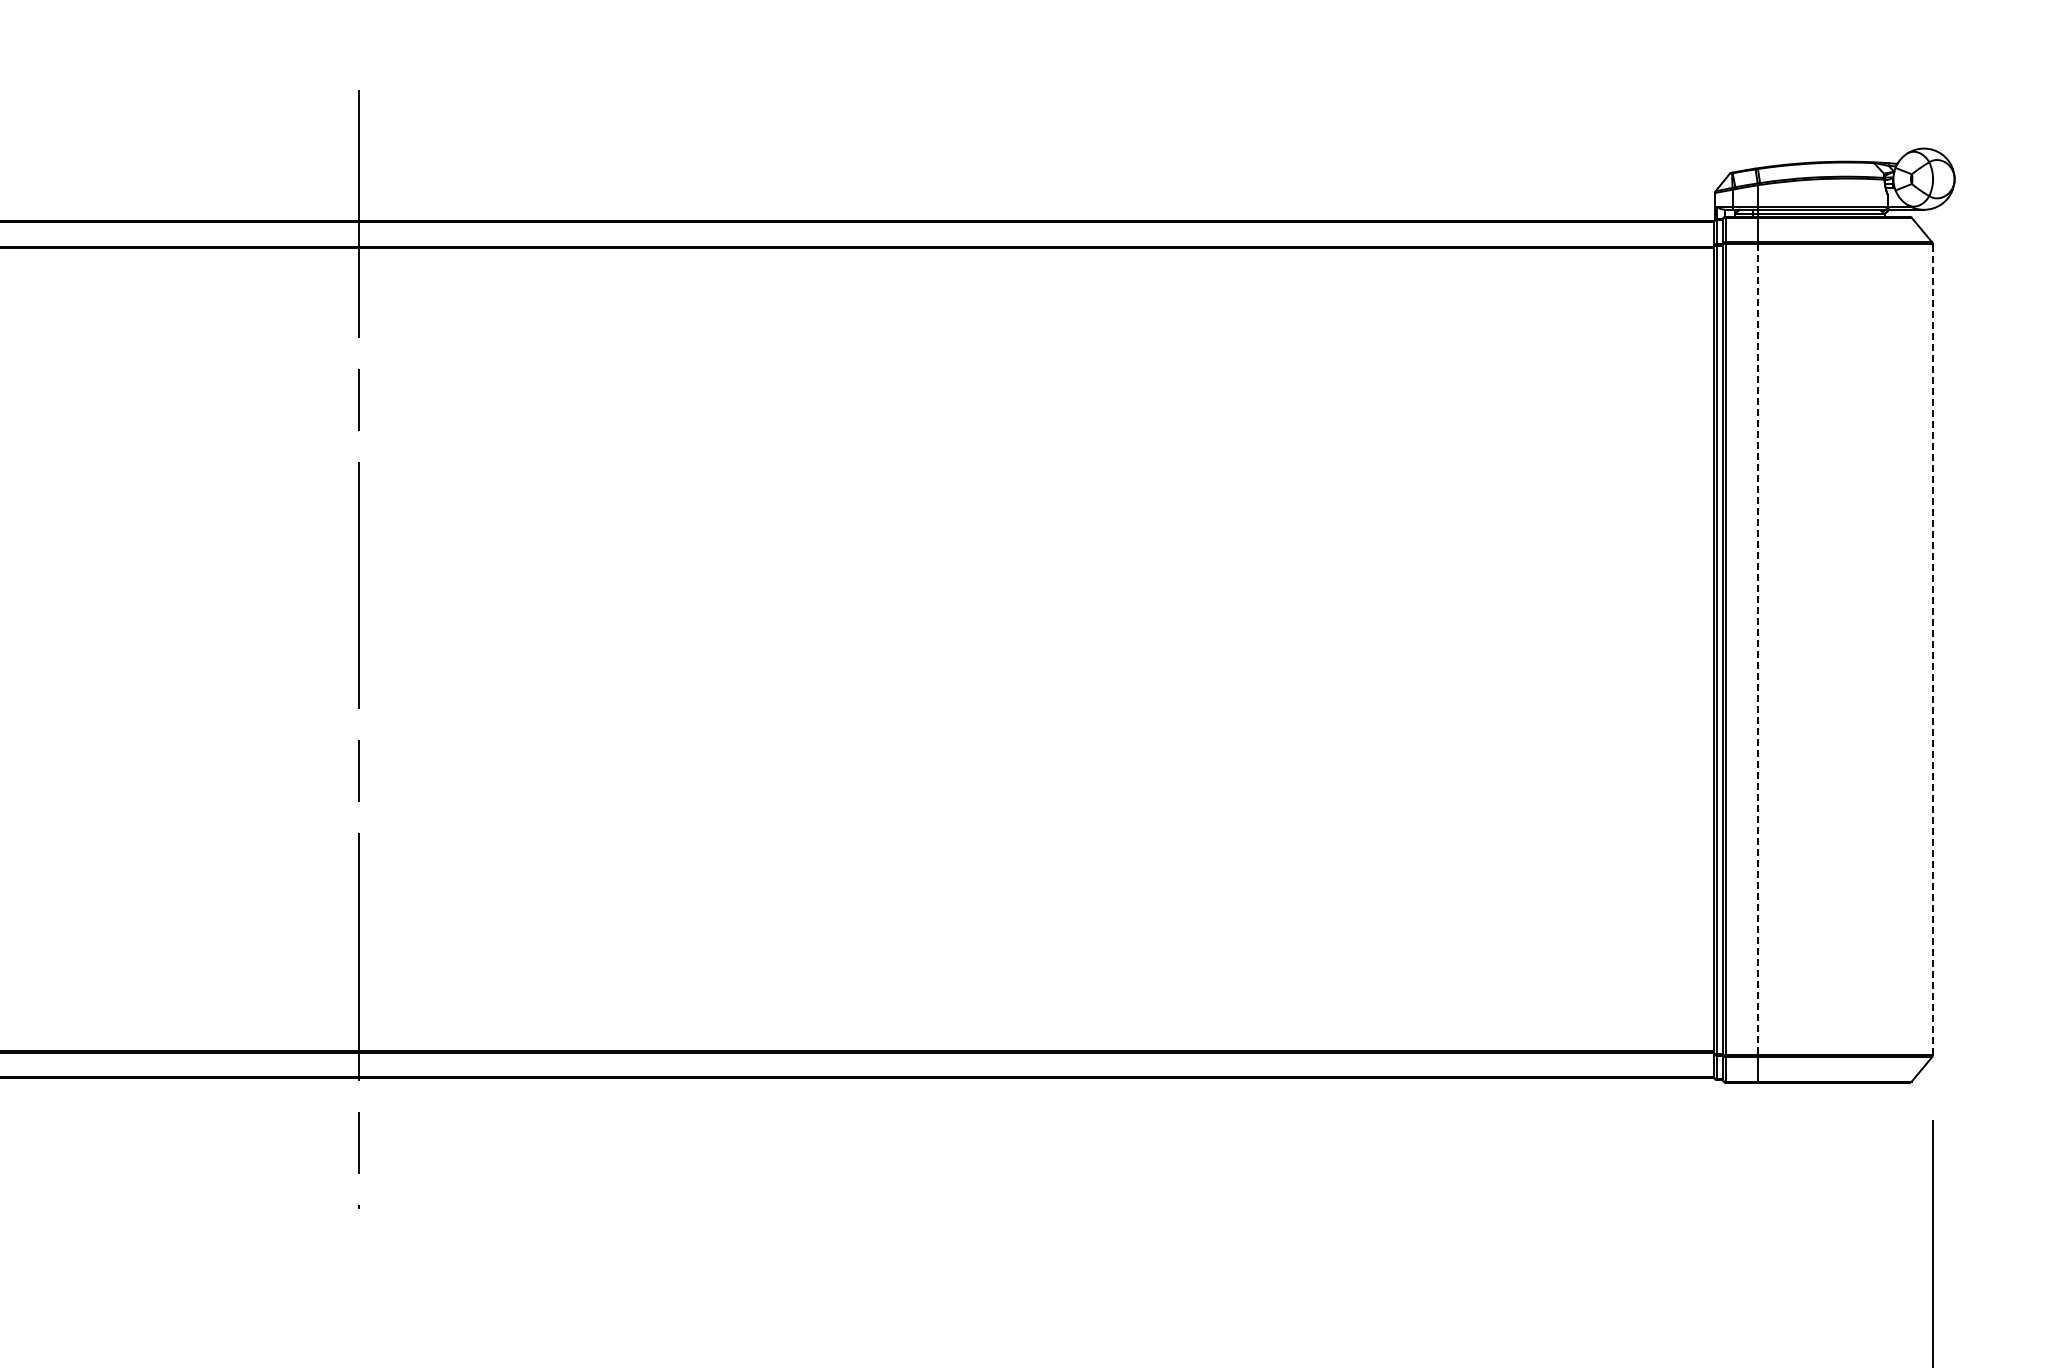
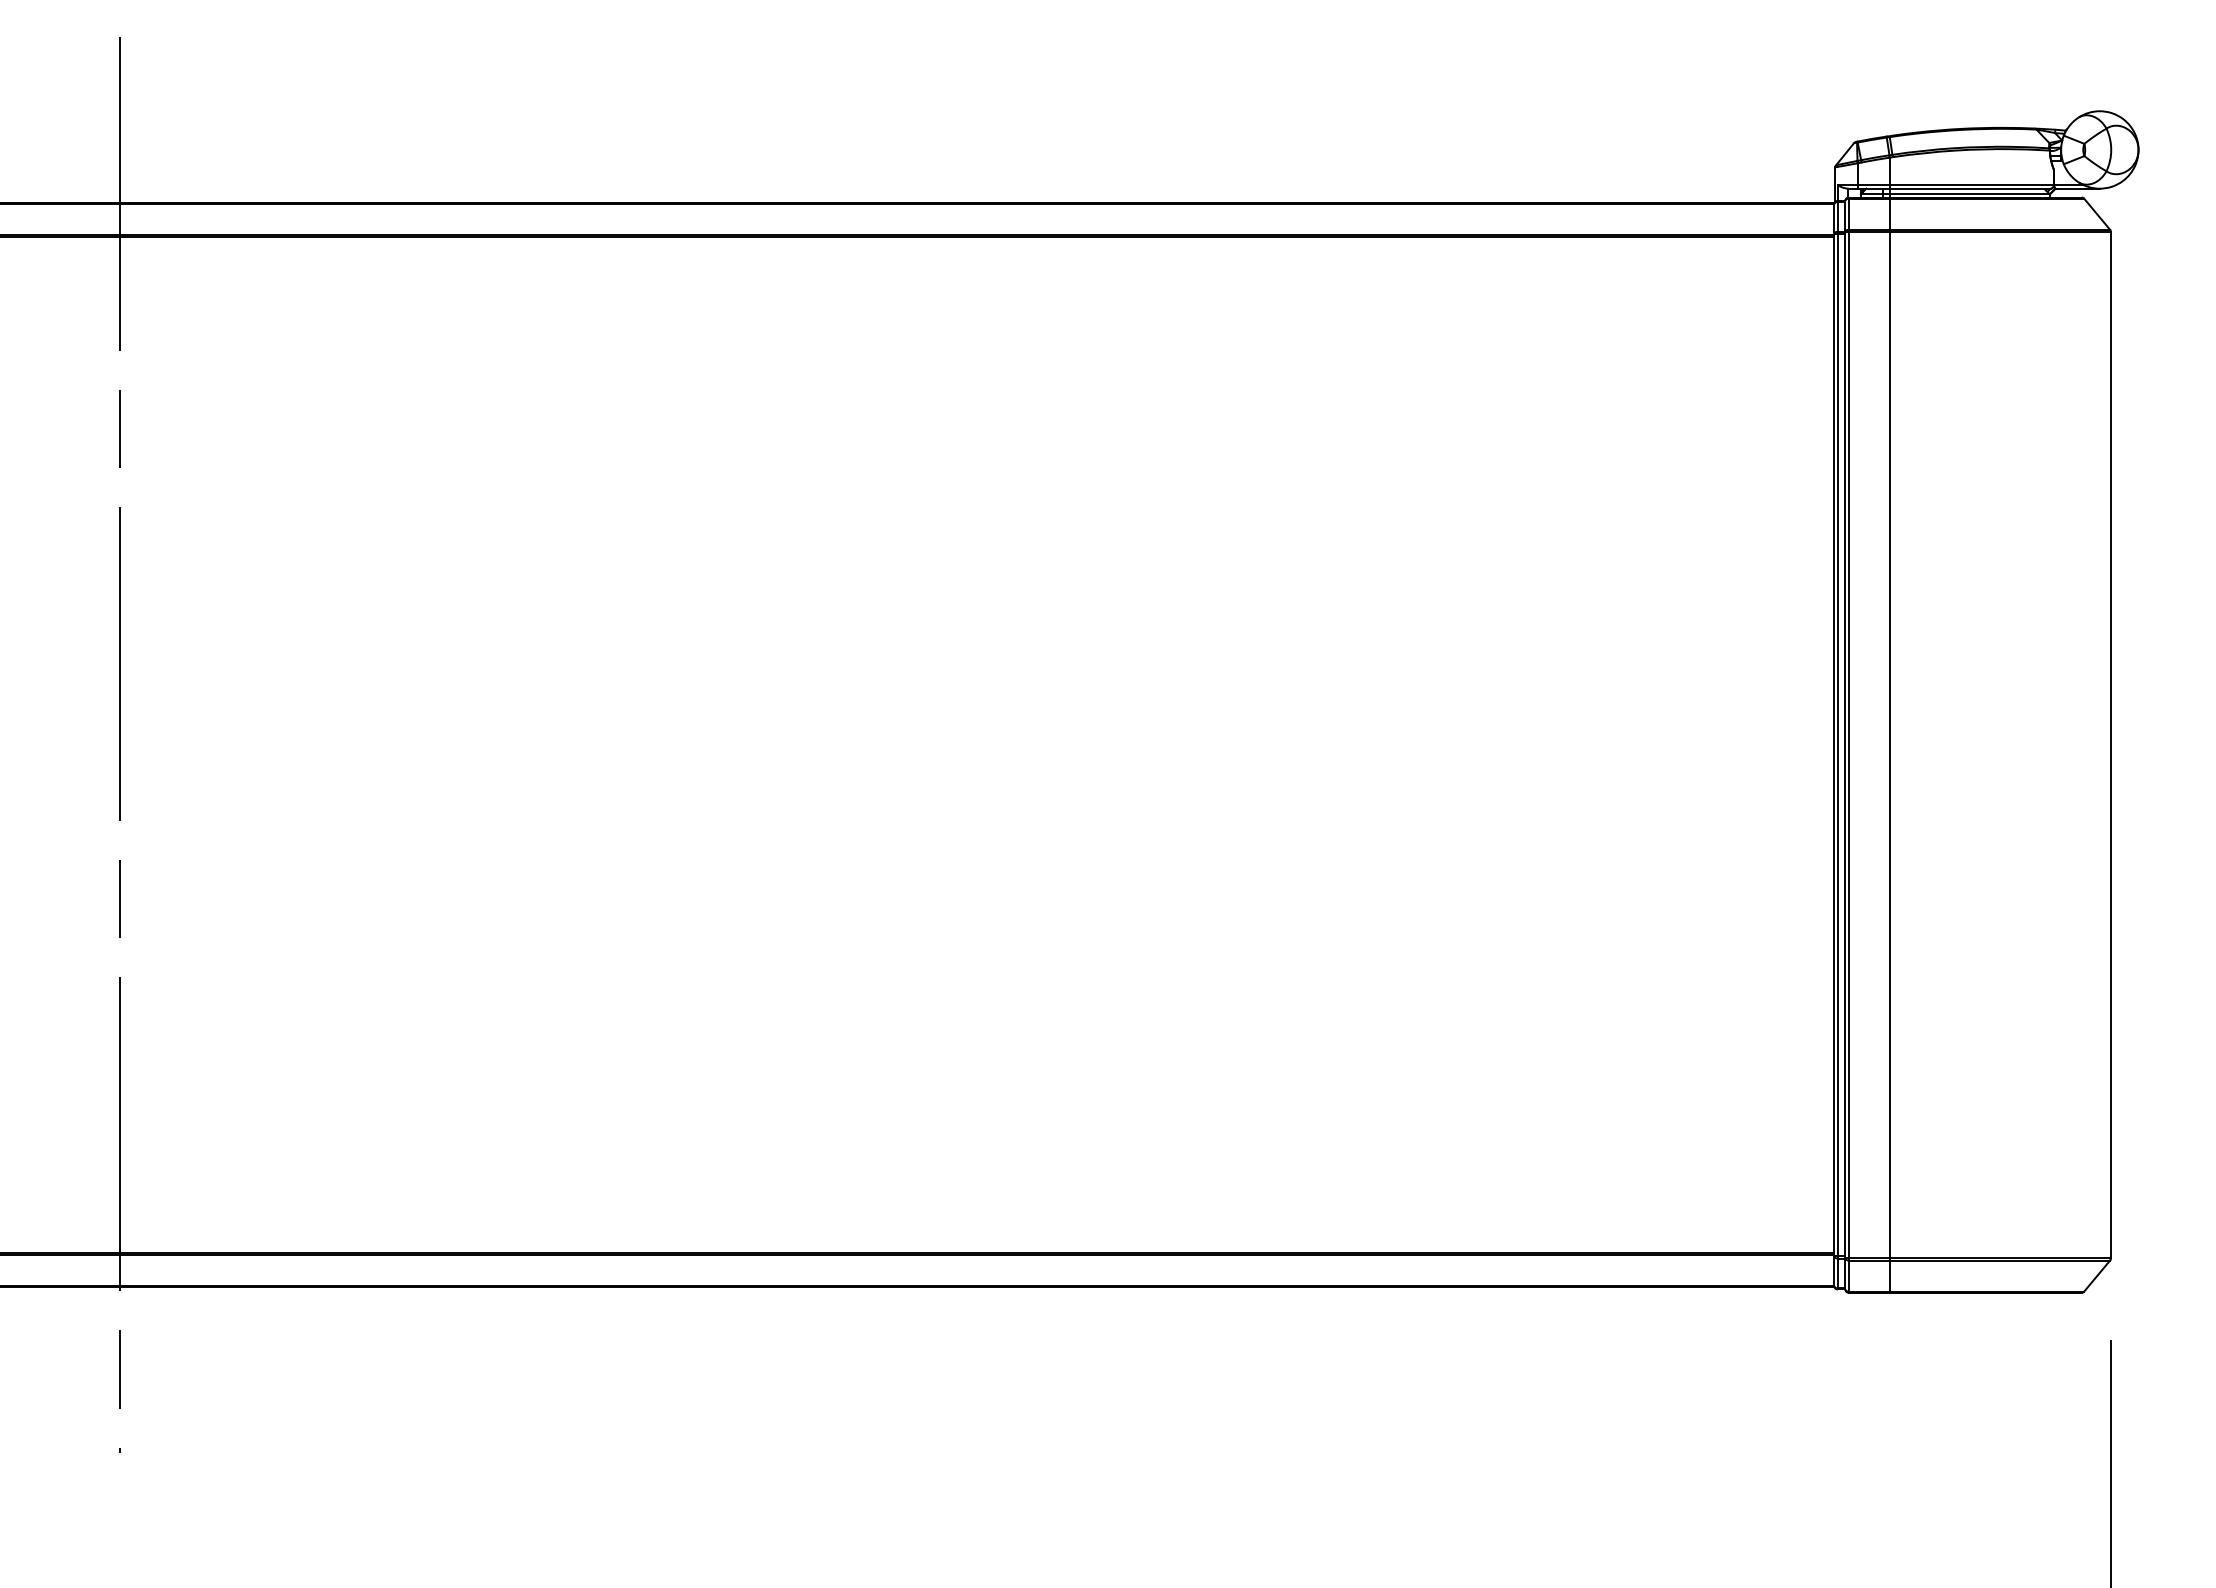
line: (1757, 649) -> (1889, 744), dashed -> solid
line: (1932, 649) -> (2110, 744), dashed -> solid

